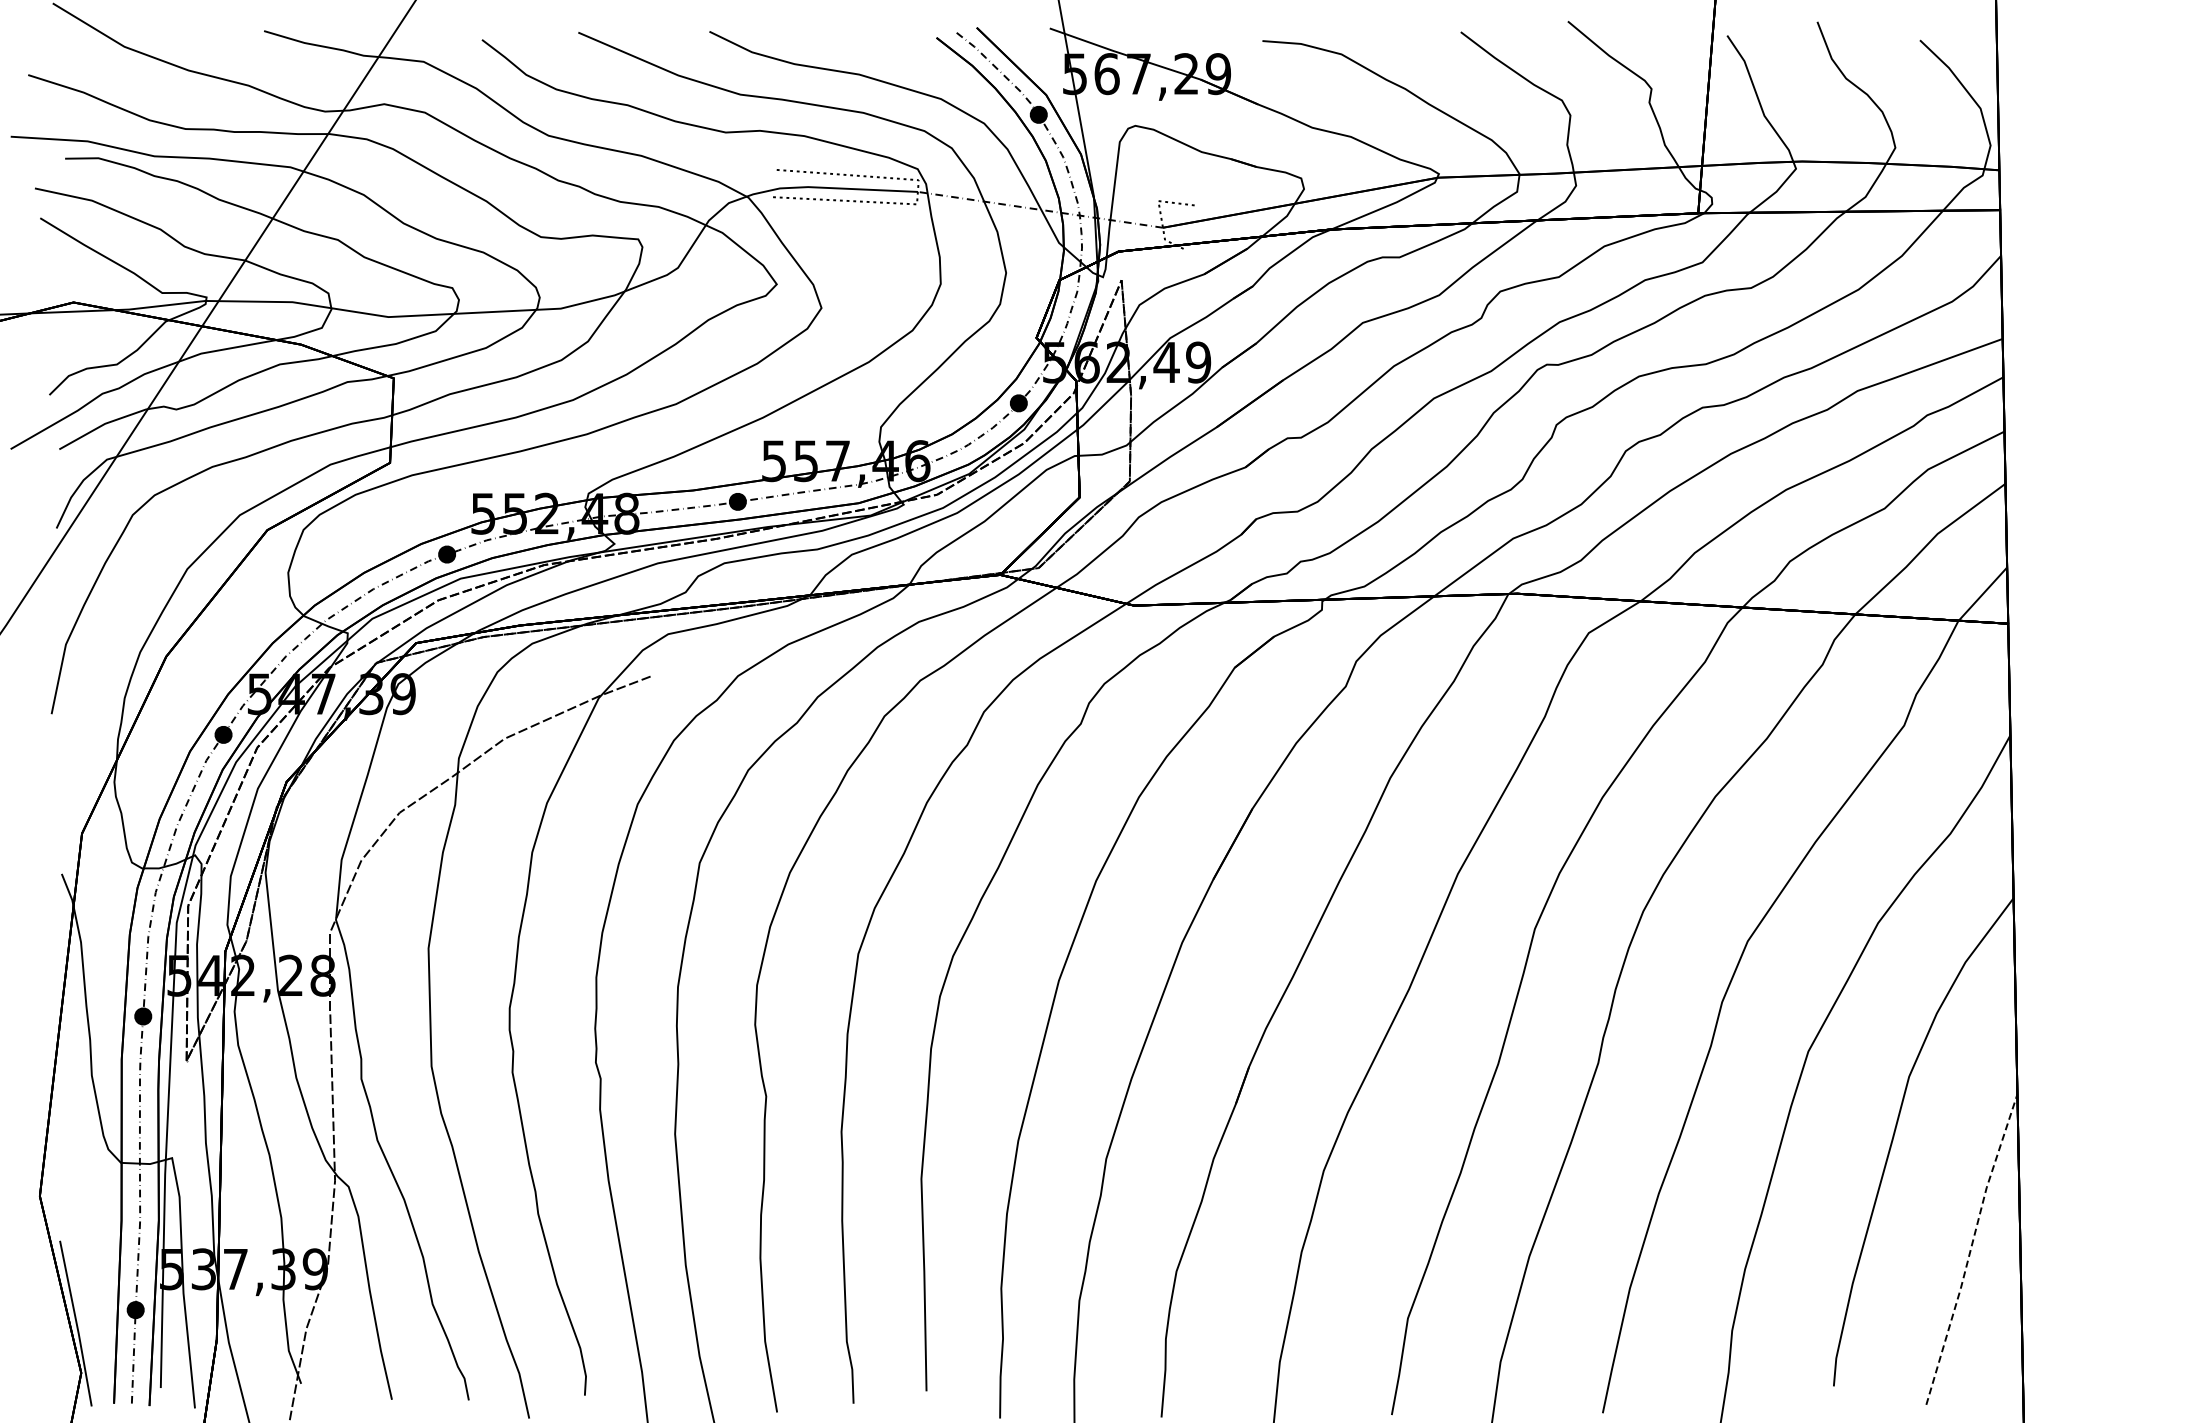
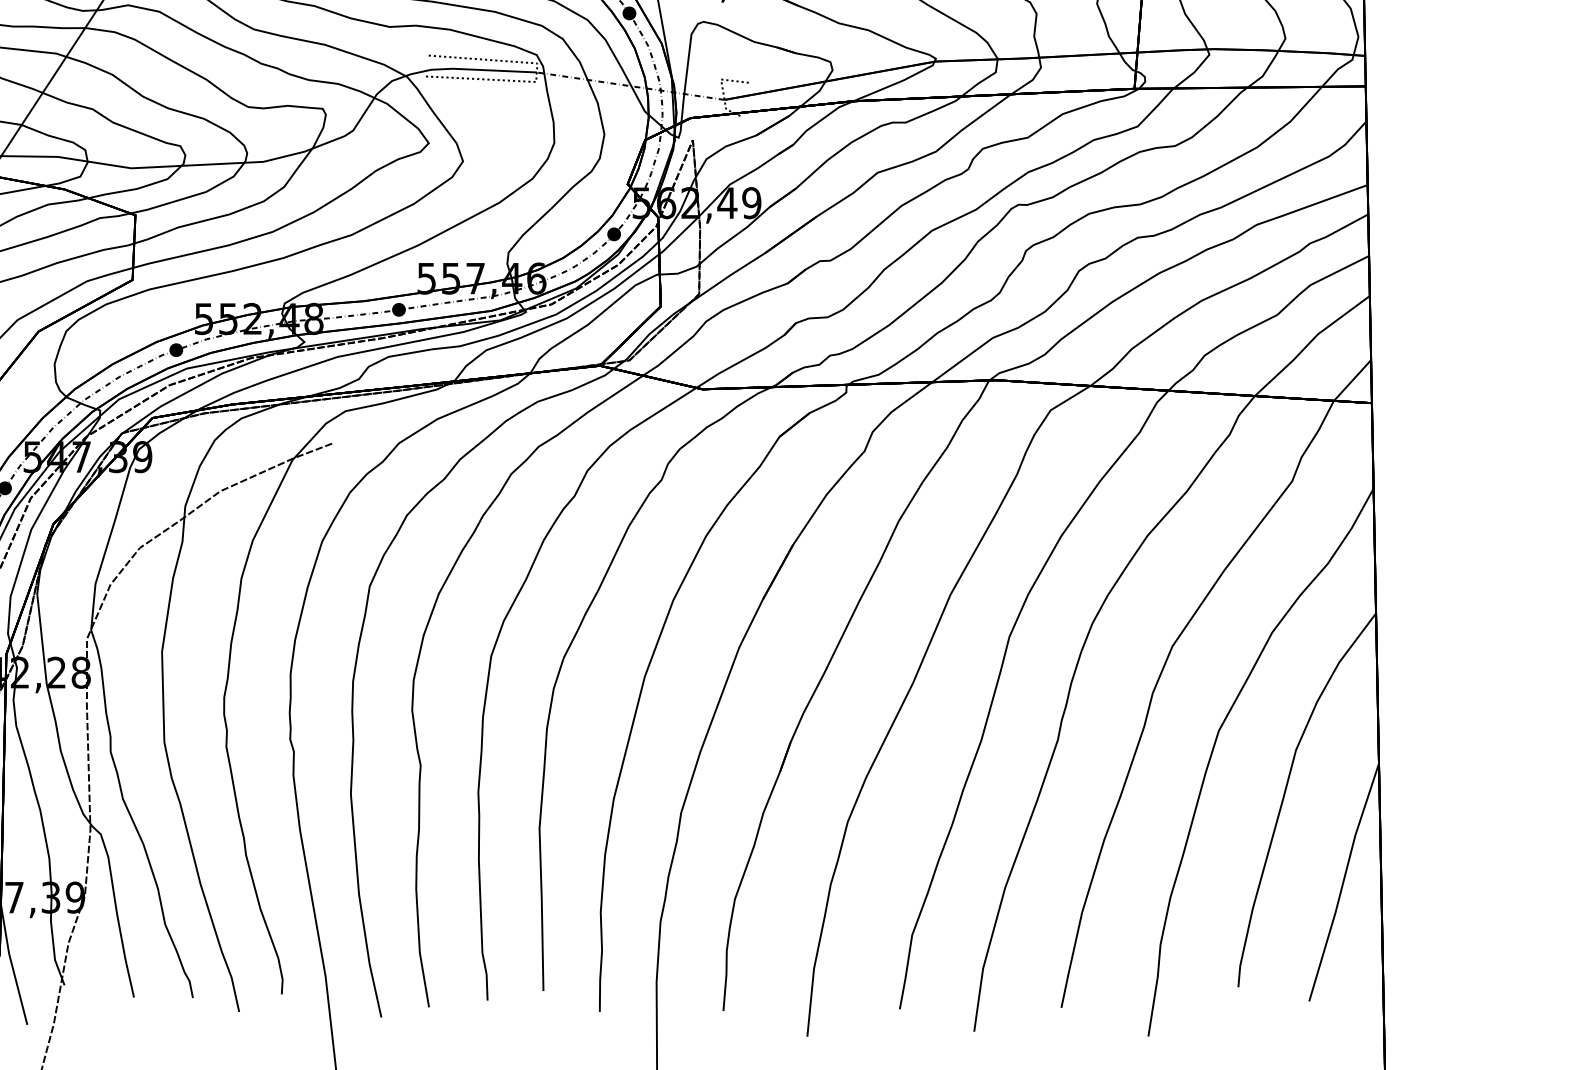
line: (1970, 1248) -> (1343, 881), dashed -> solid

